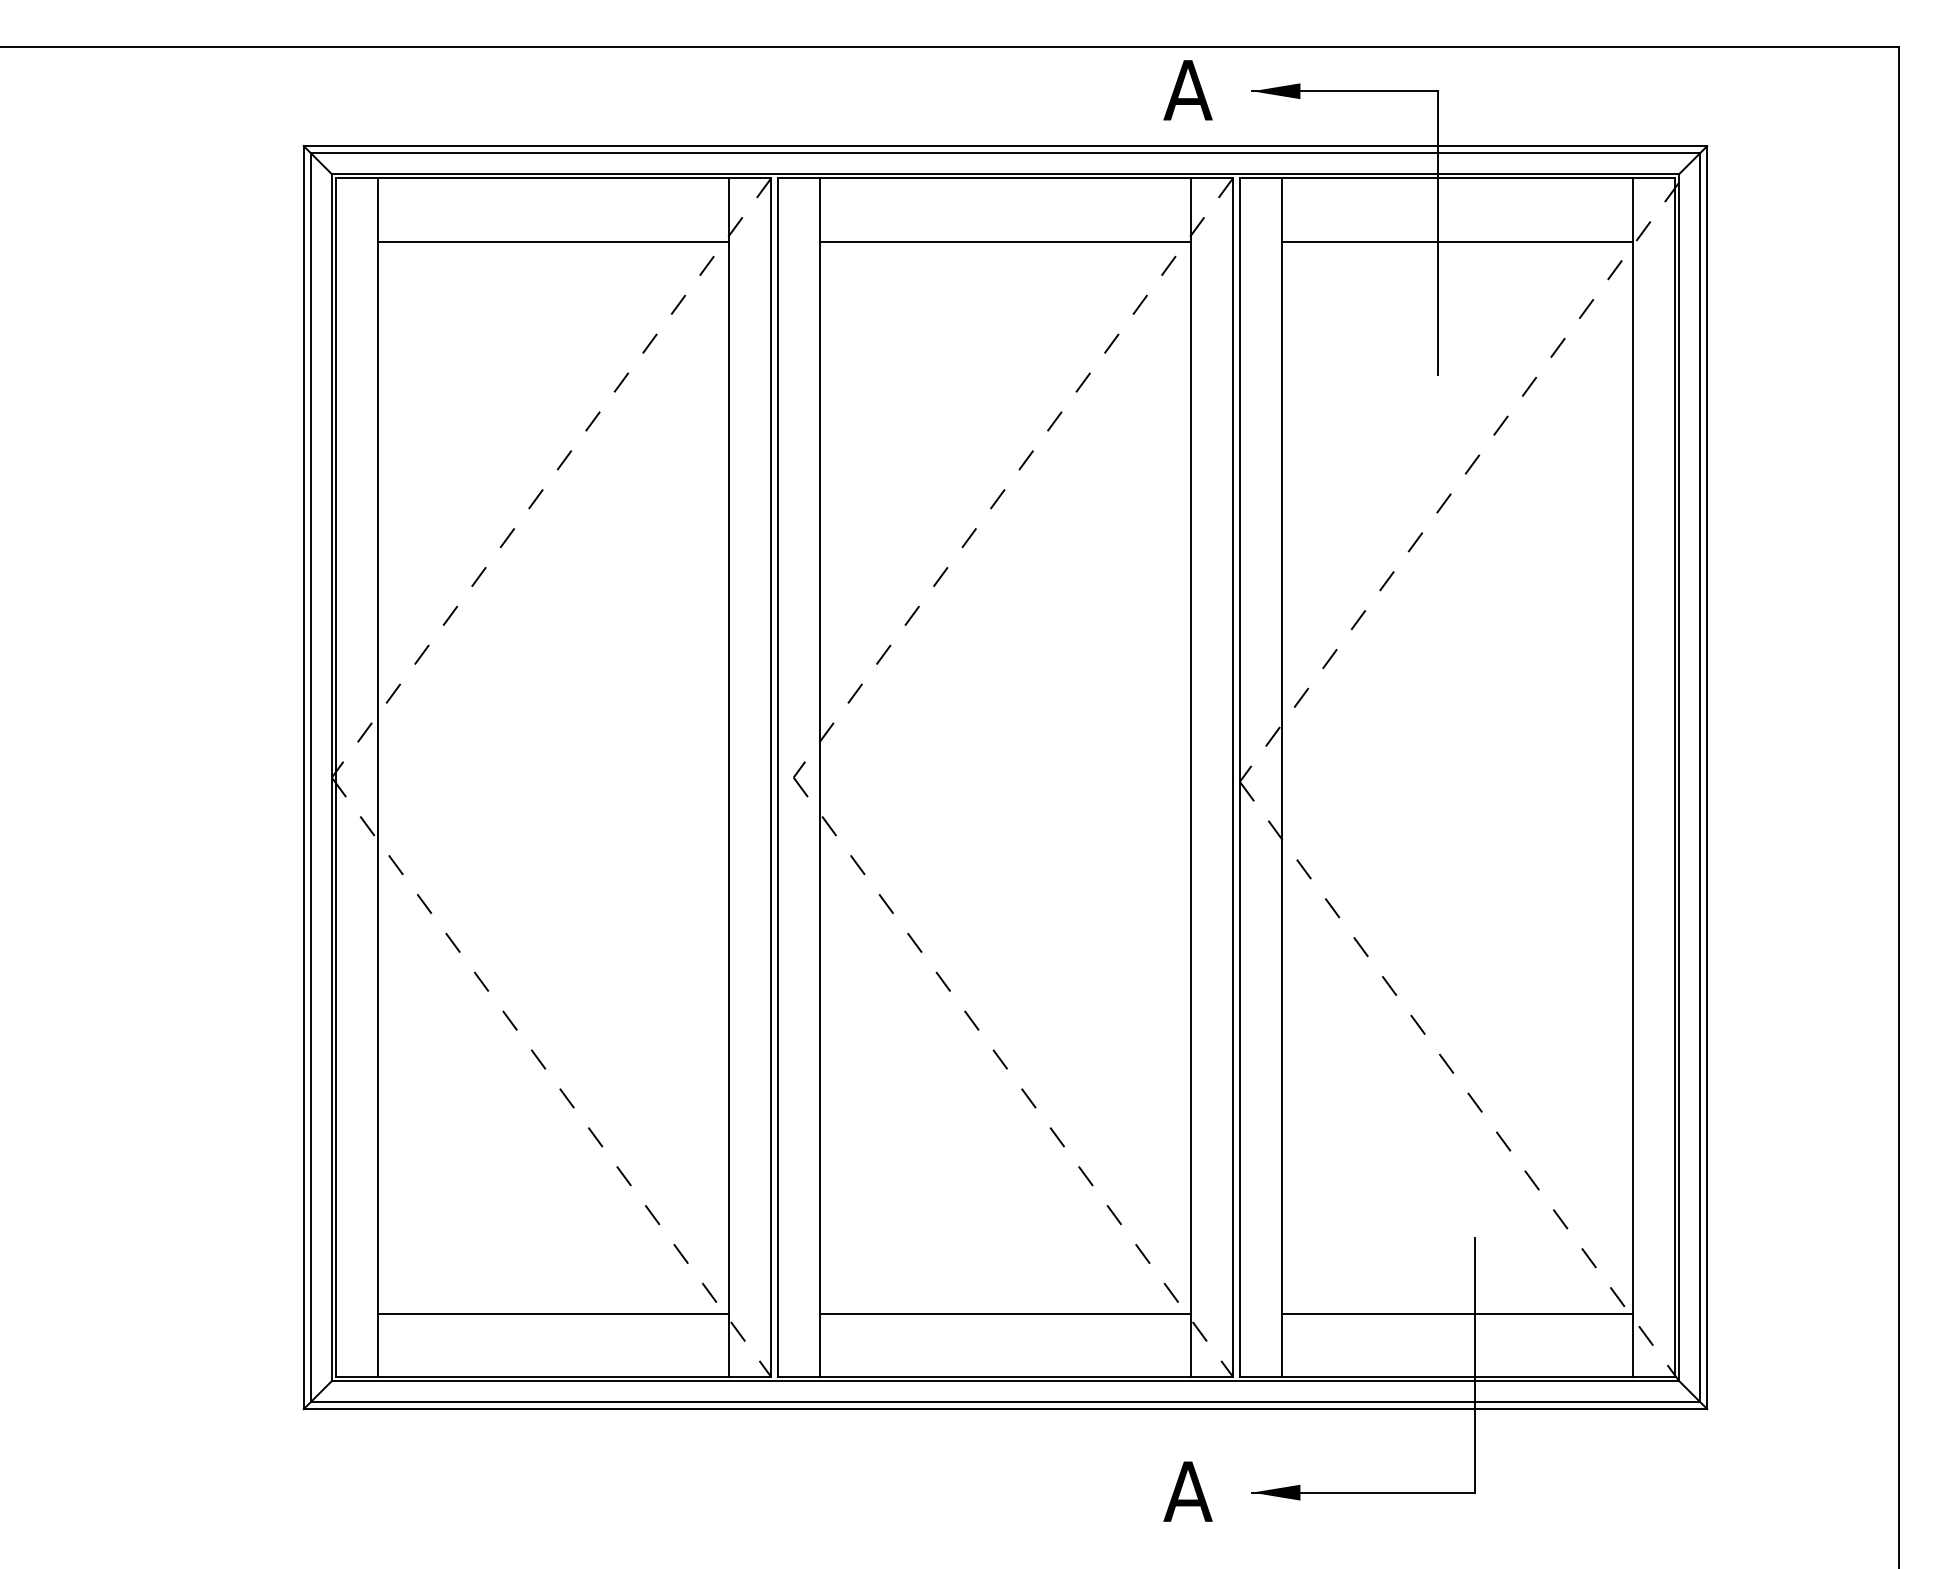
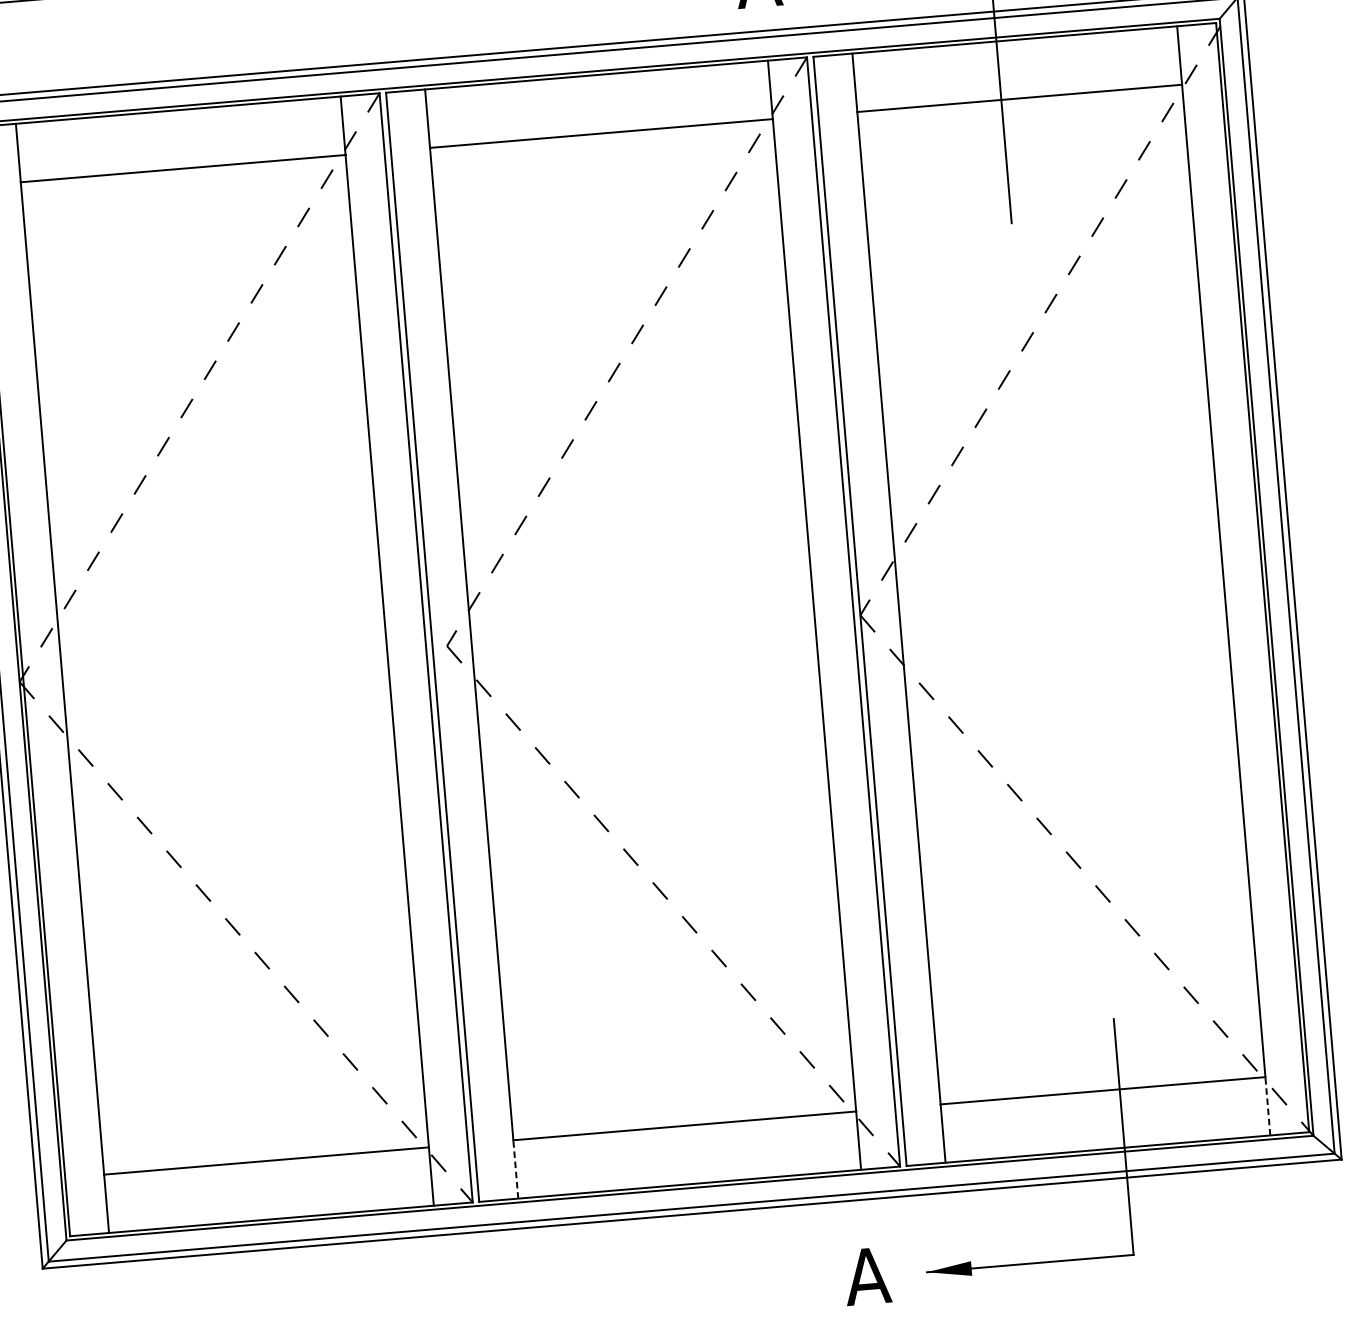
line: (820, 1345) -> (516, 1169), solid -> dashed
line: (1632, 1345) -> (1267, 1106), solid -> dashed

